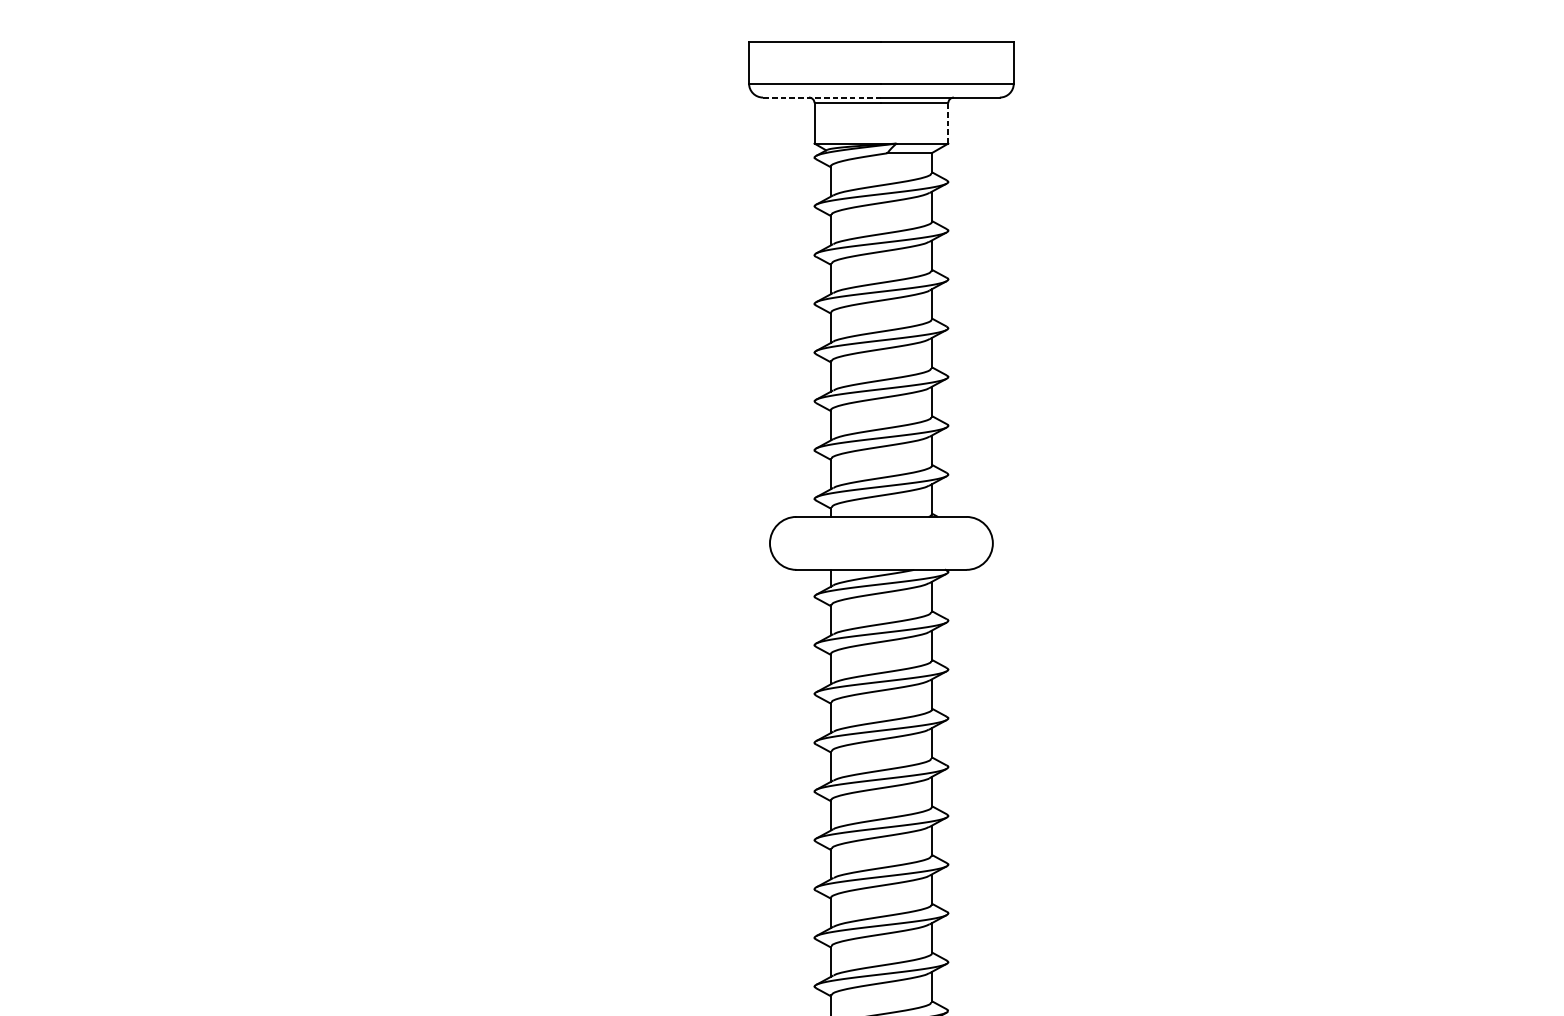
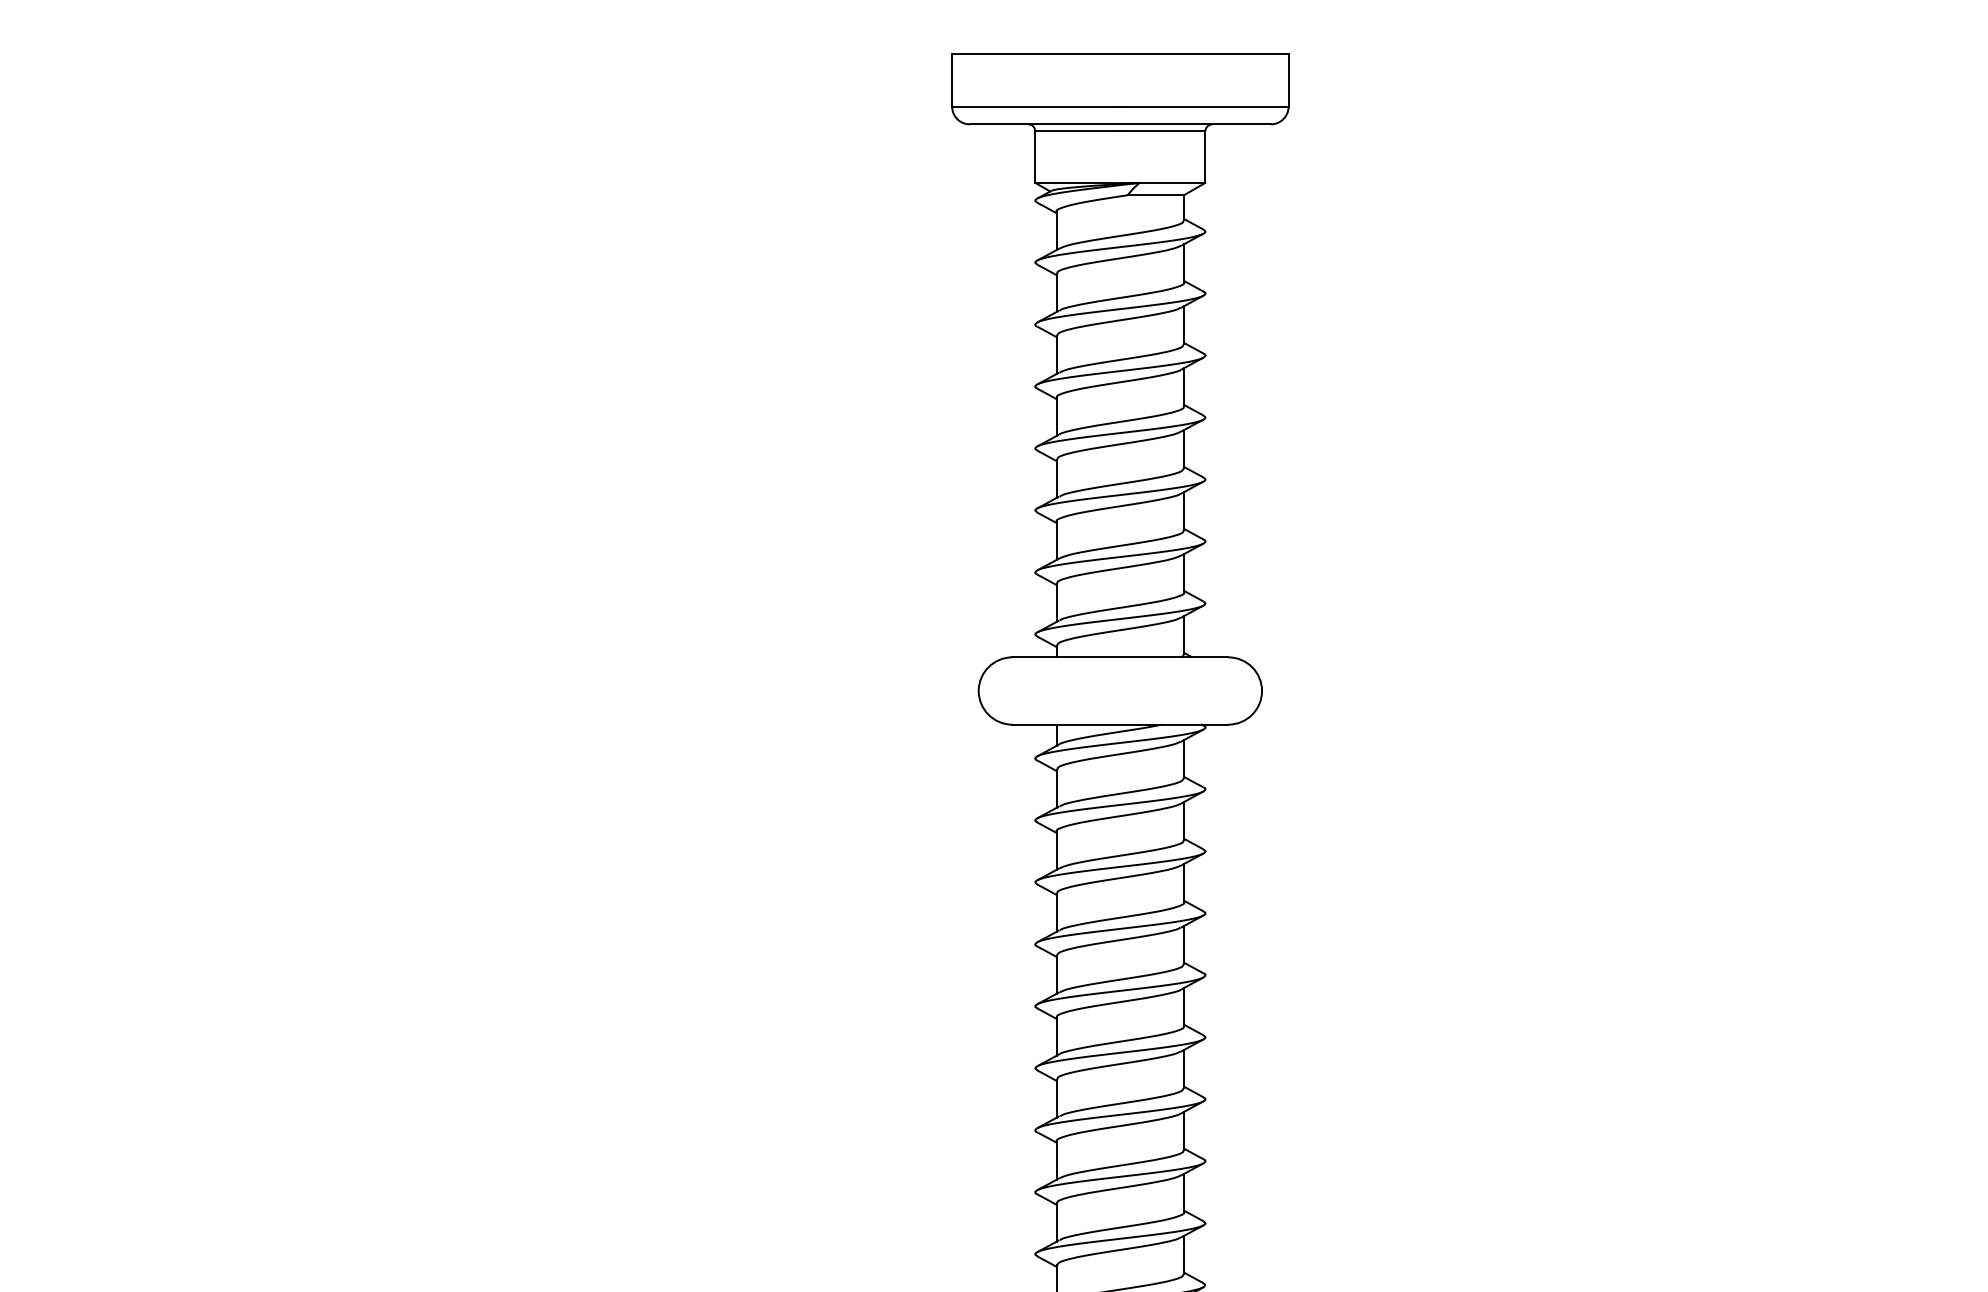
line: (821, 97) -> (1044, 124), dashed -> solid
line: (948, 123) -> (1205, 157), dashed -> solid

